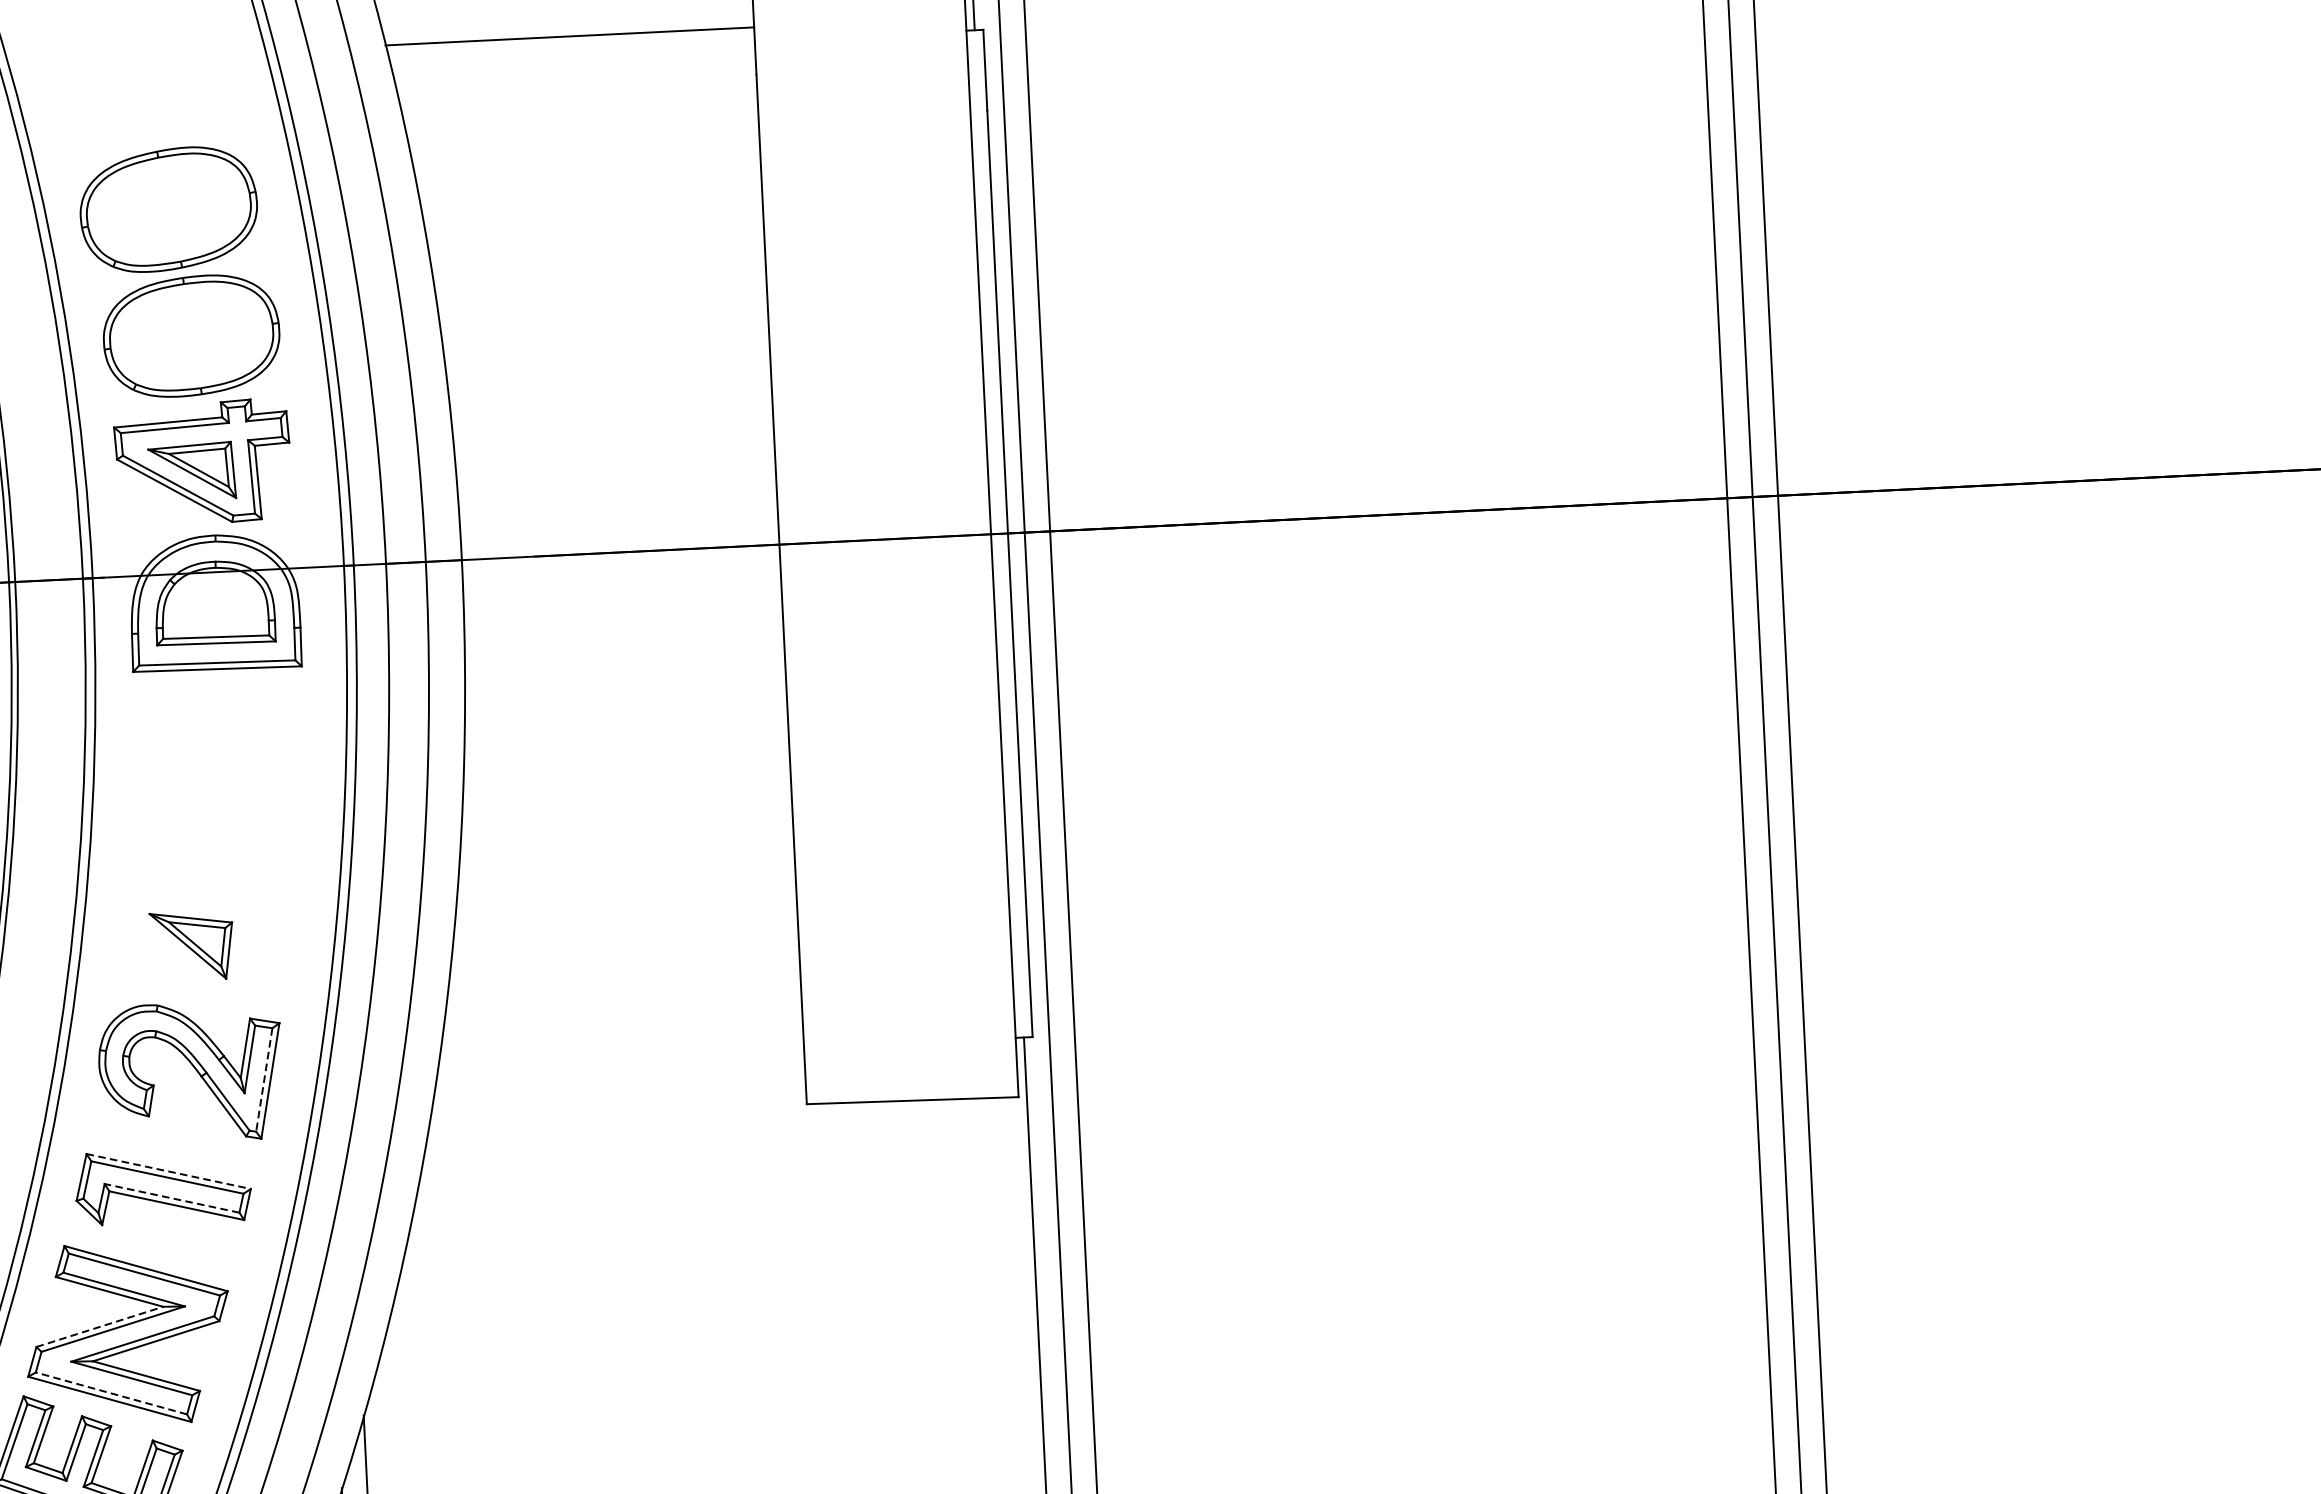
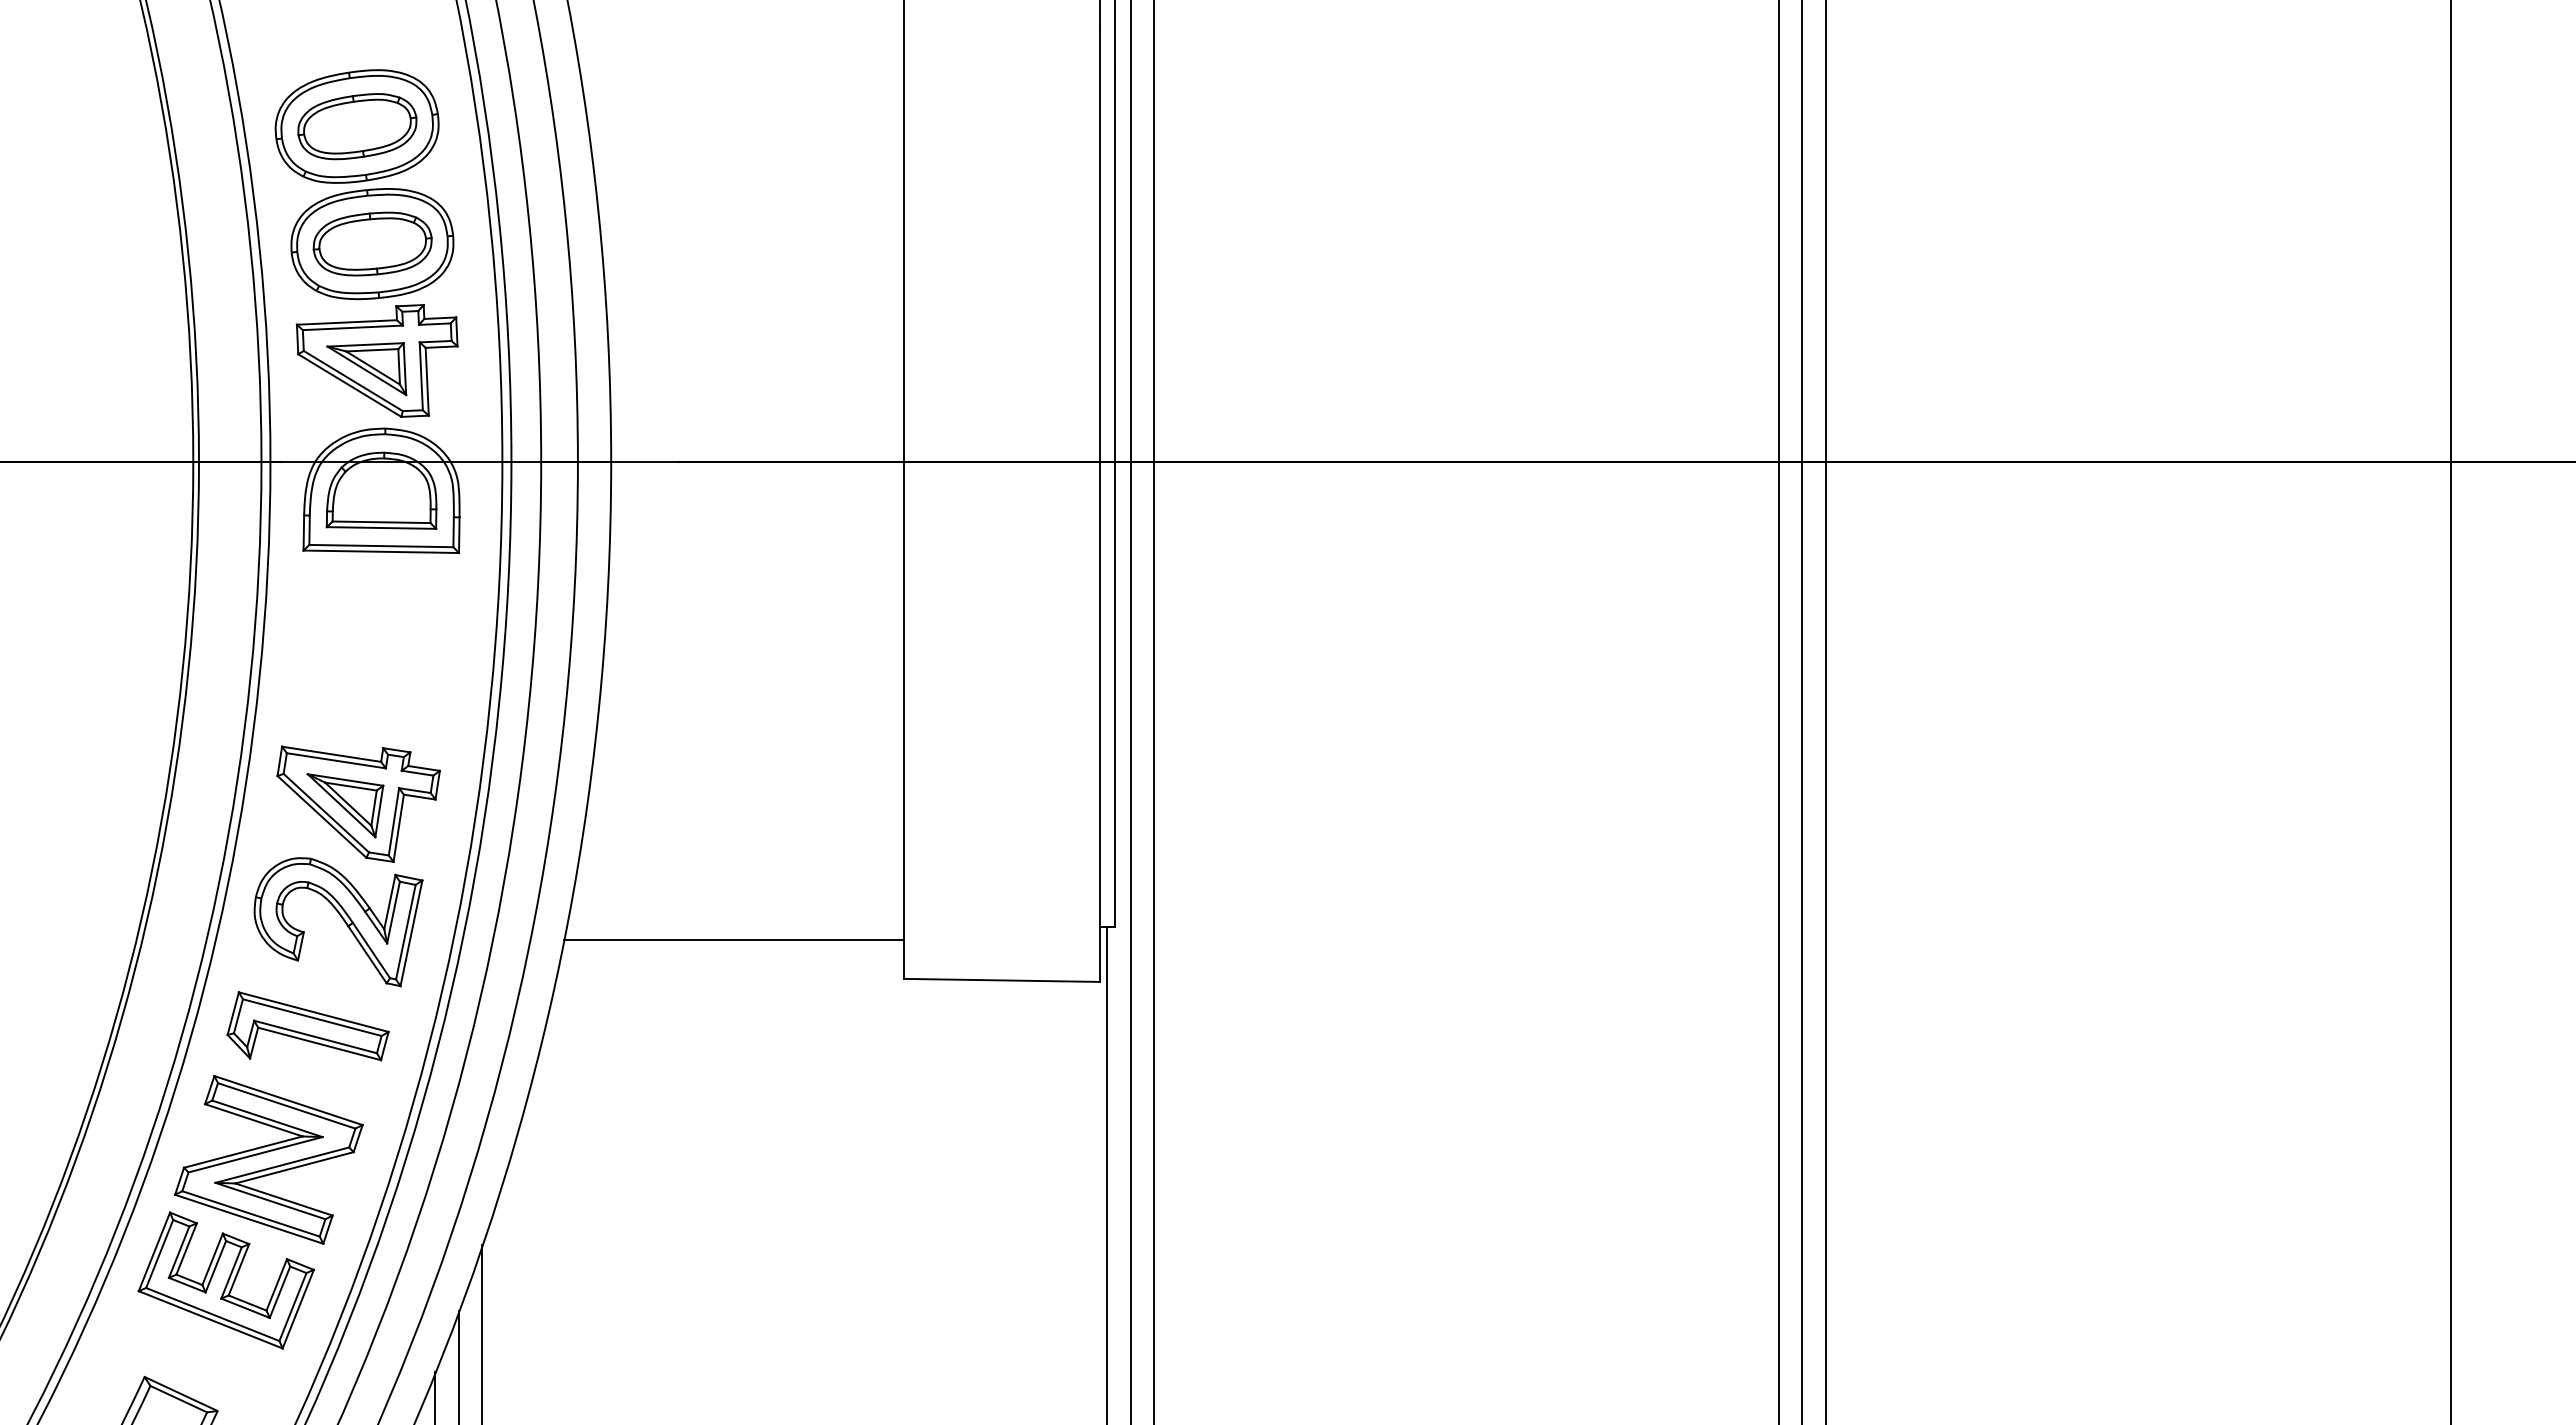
part: (169, 209) -> (357, 126), added
part: (191, 335) -> (372, 243), added
part: (206, 943) -> (358, 803), added
line: (620, 1070) -> (734, 939), added
line: (263, 1080) -> (405, 932), dashed -> solid
line: (169, 1171) -> (314, 1012), dashed -> solid
line: (171, 1198) -> (315, 1037), dashed -> solid
line: (99, 1326) -> (243, 1151), dashed -> solid
line: (110, 1393) -> (250, 1213), dashed -> solid

